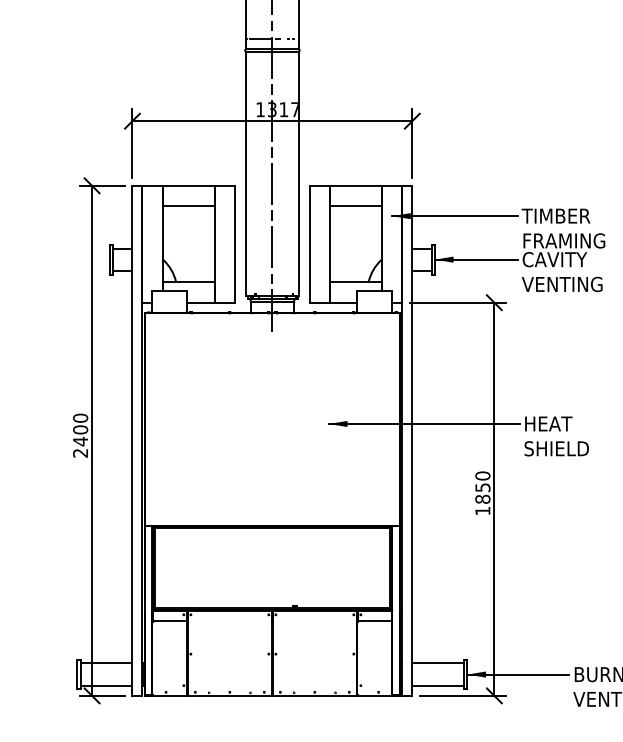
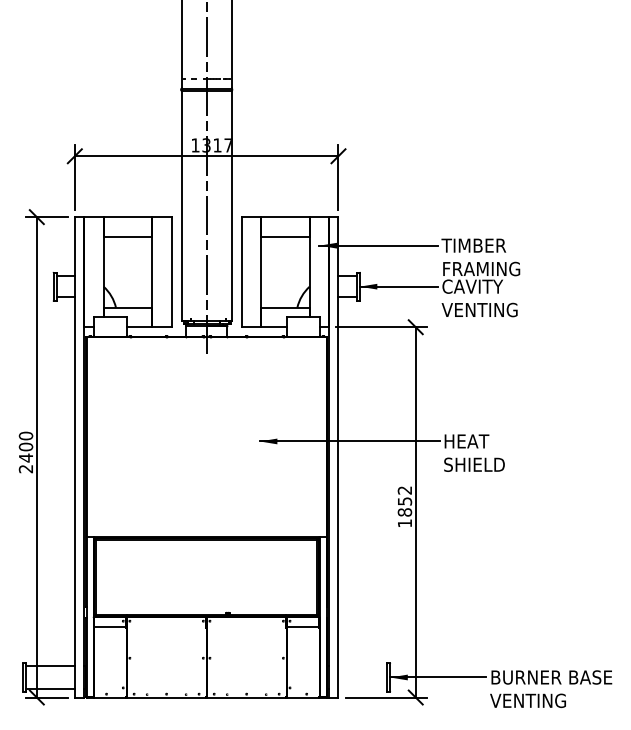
text: (482, 476) -> (404, 490), 1850 -> 1852
line: (437, 662) -> (362, 666), removed
line: (437, 686) -> (362, 688), removed

